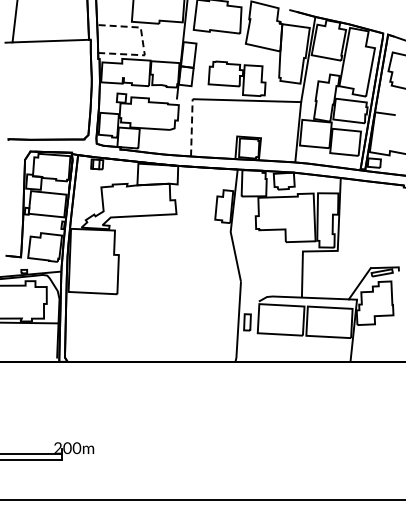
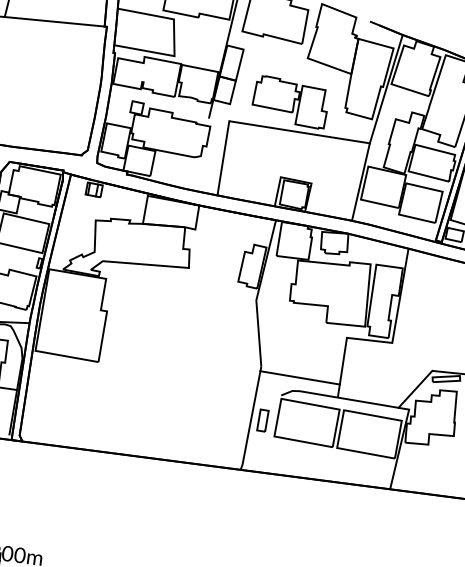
line: (143, 42) -> (174, 39), dashed -> solid
line: (191, 127) -> (223, 157), dashed -> solid
line: (271, 286) -> (300, 378), added

